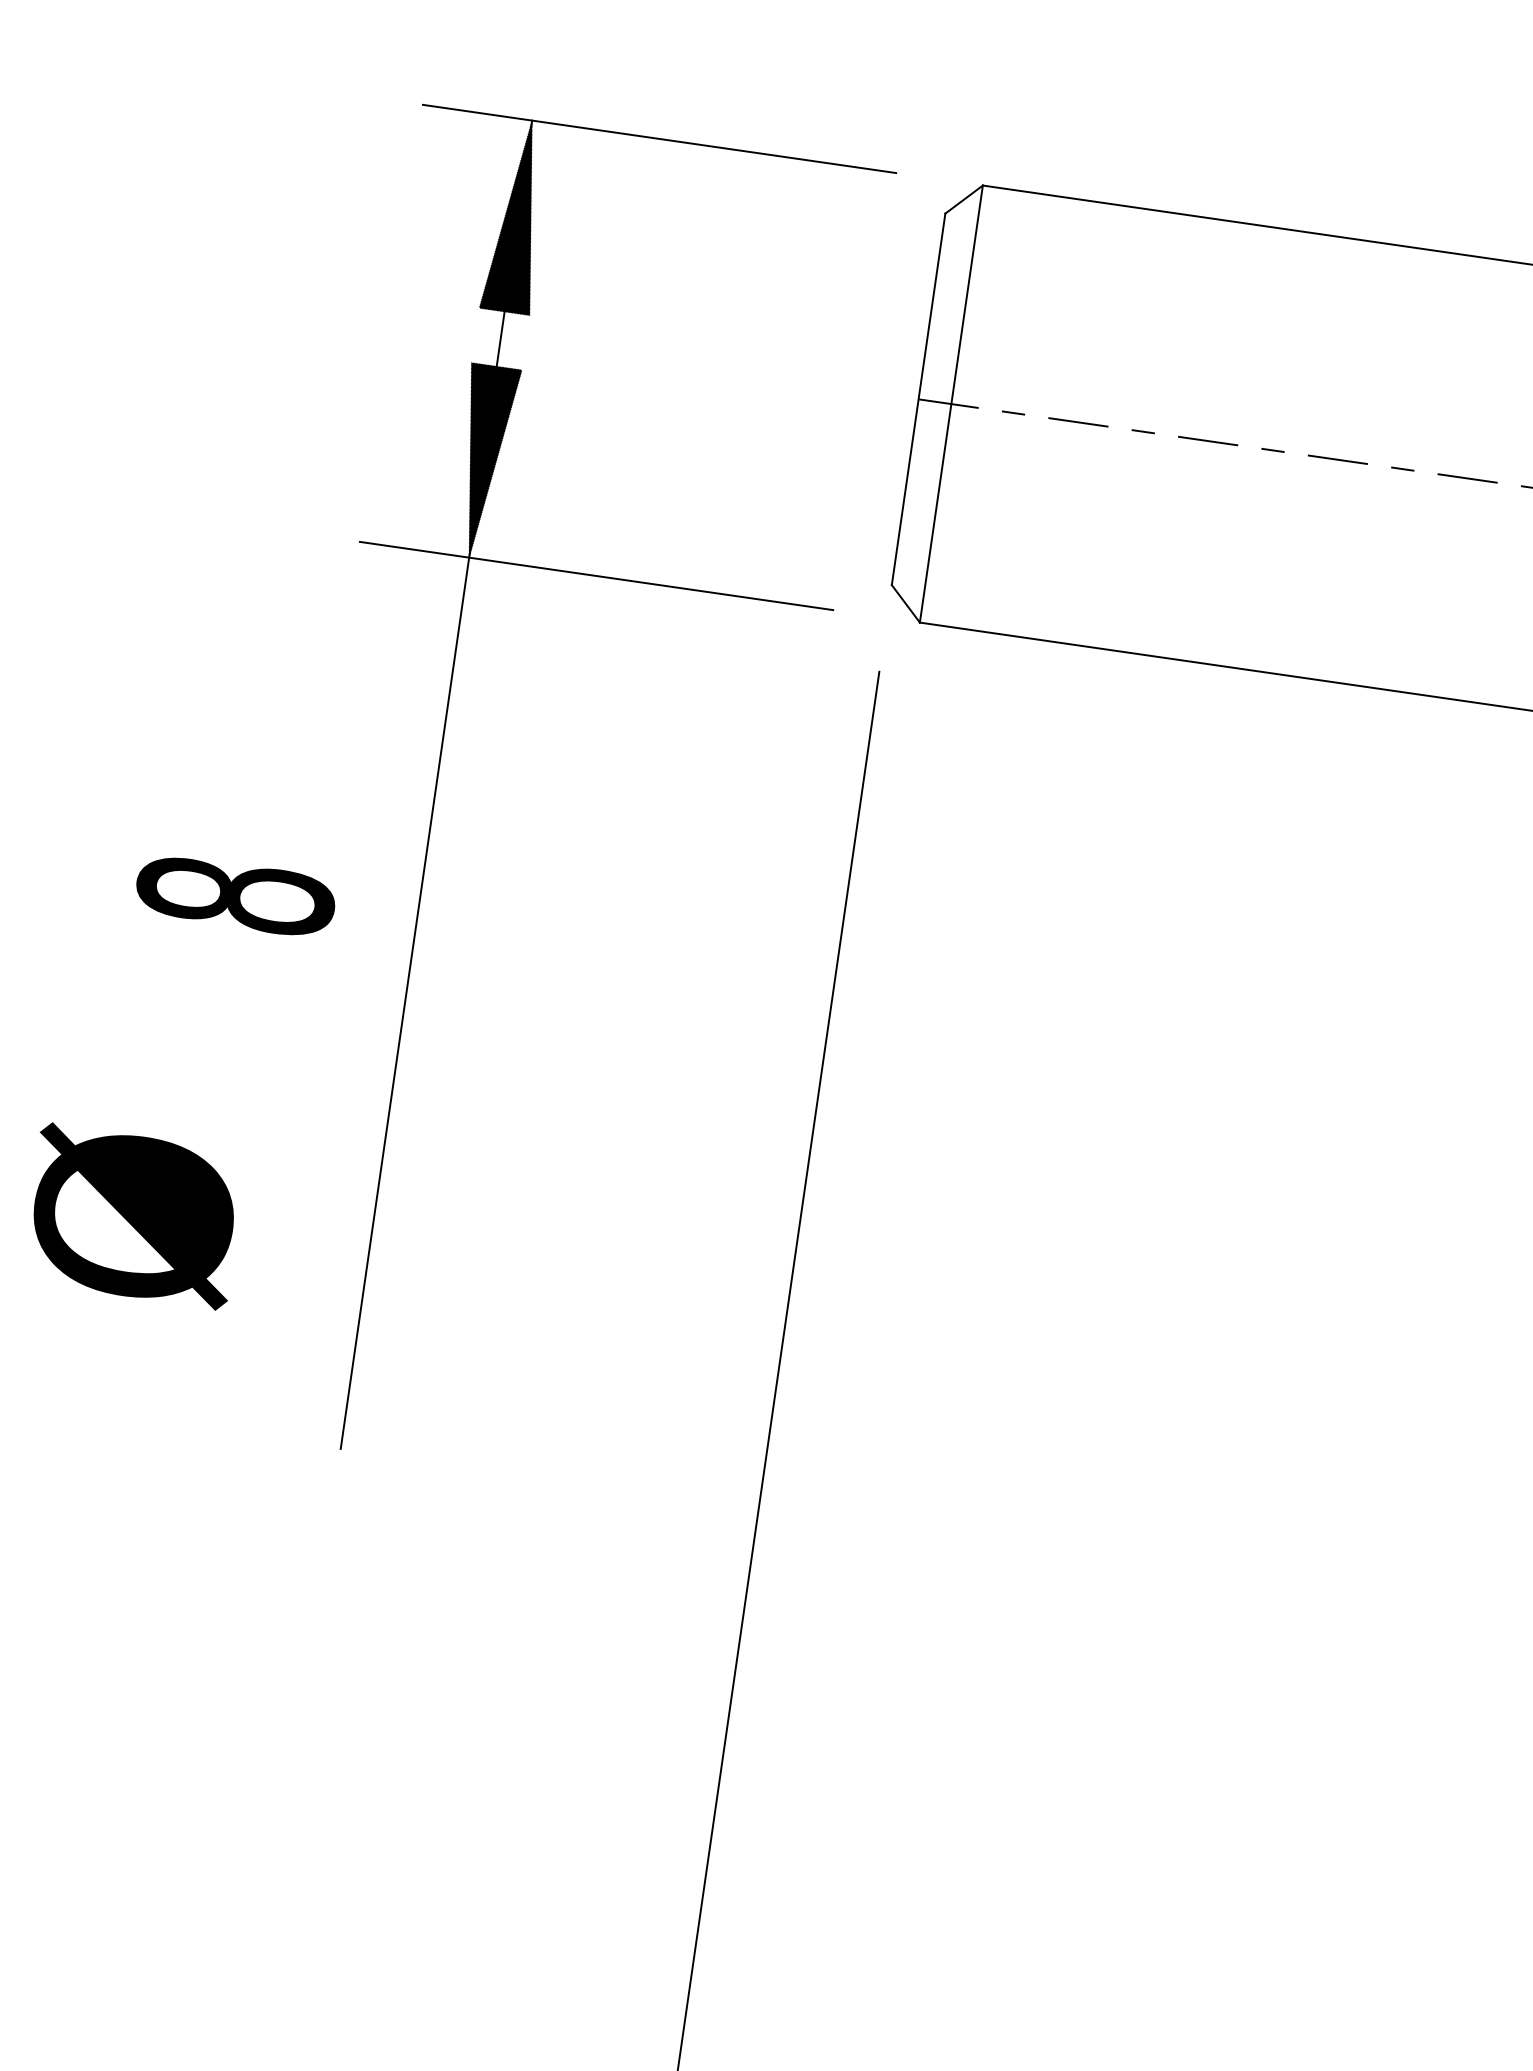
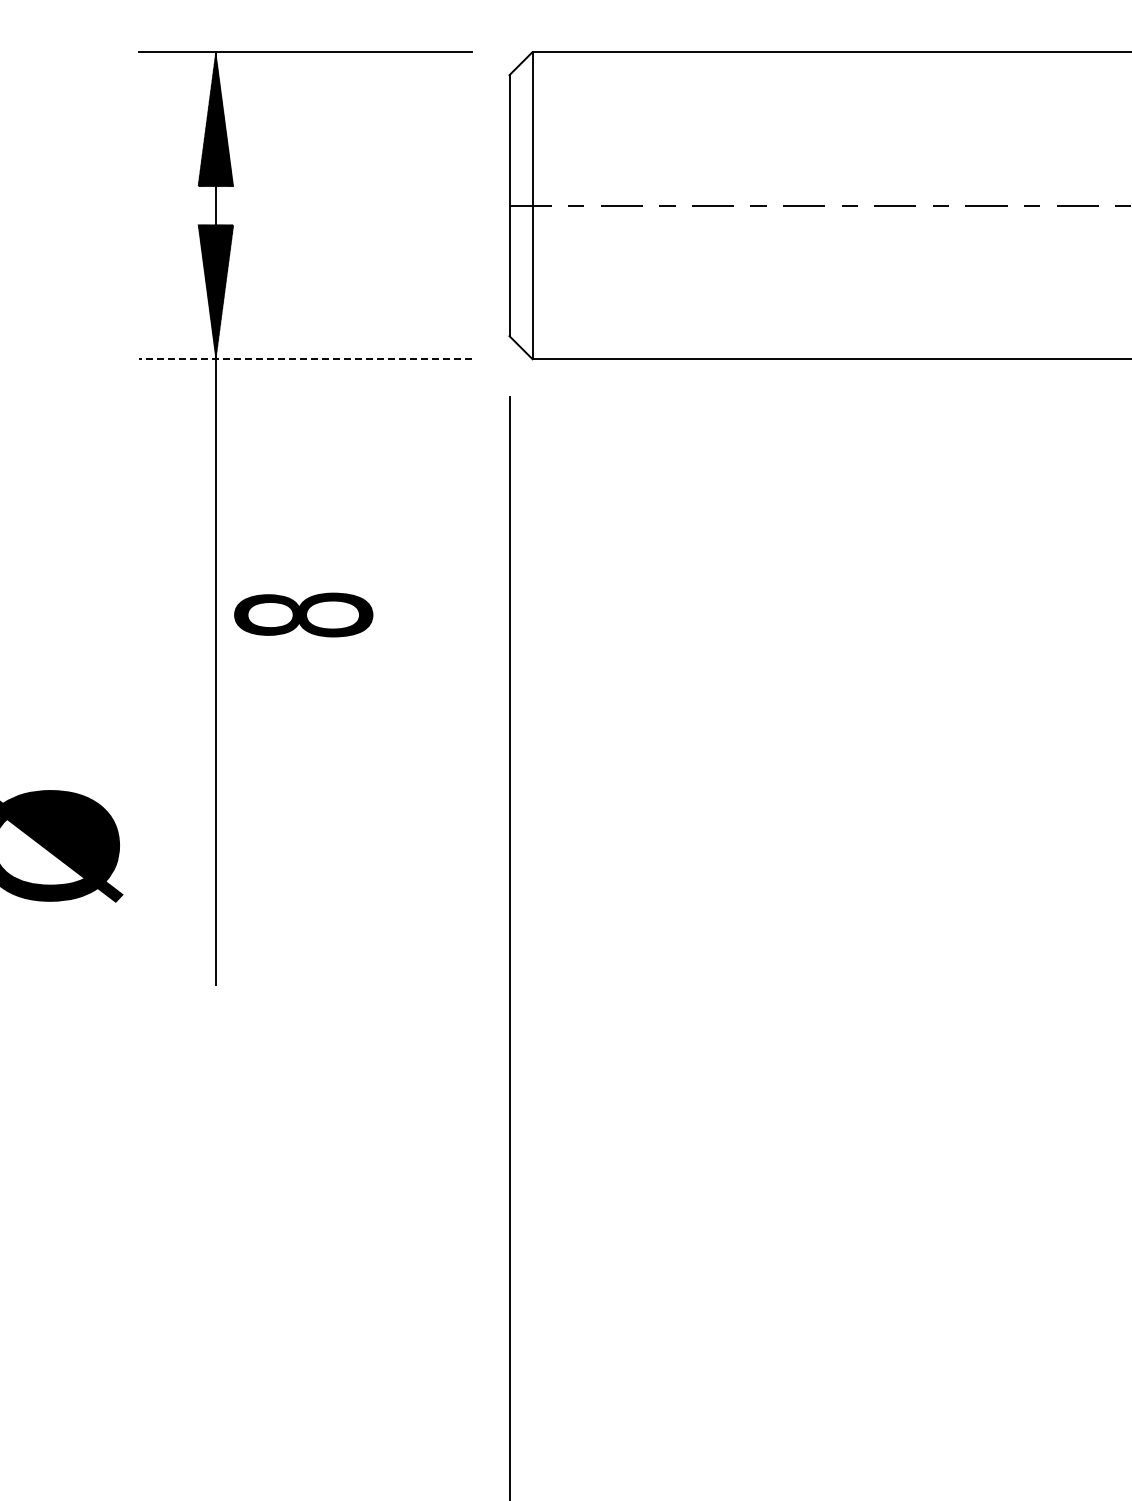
line: (595, 576) -> (304, 359), solid -> dashed
text: (235, 894) -> (303, 614), moved

